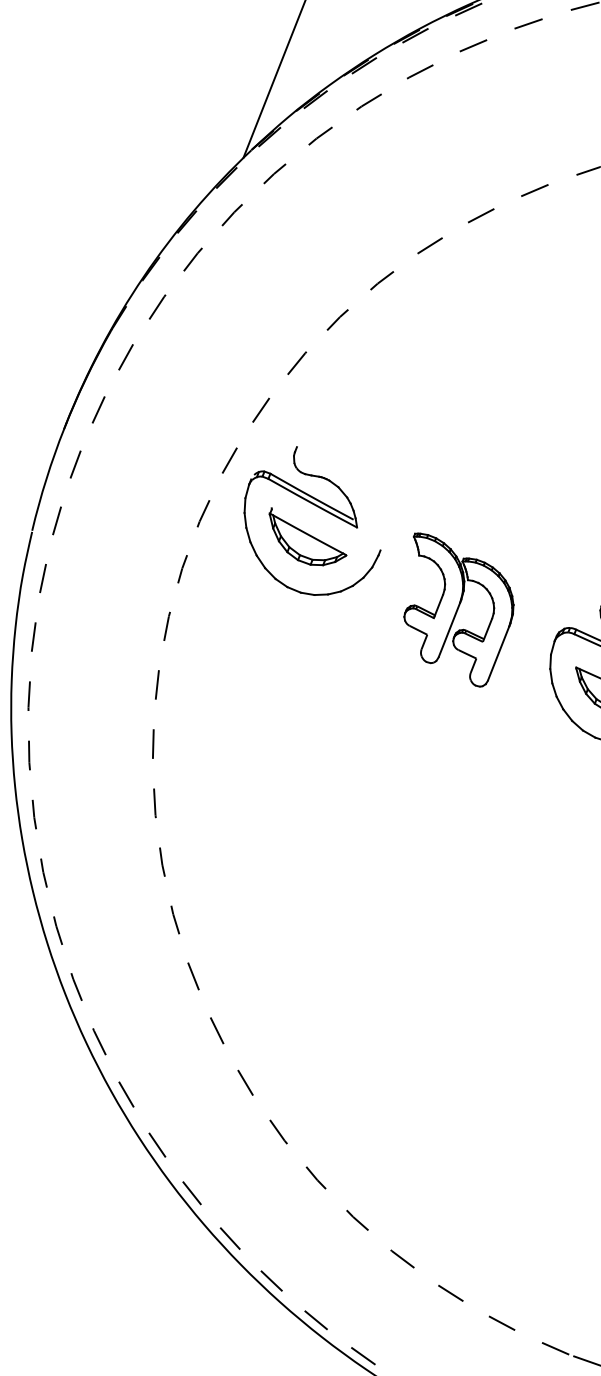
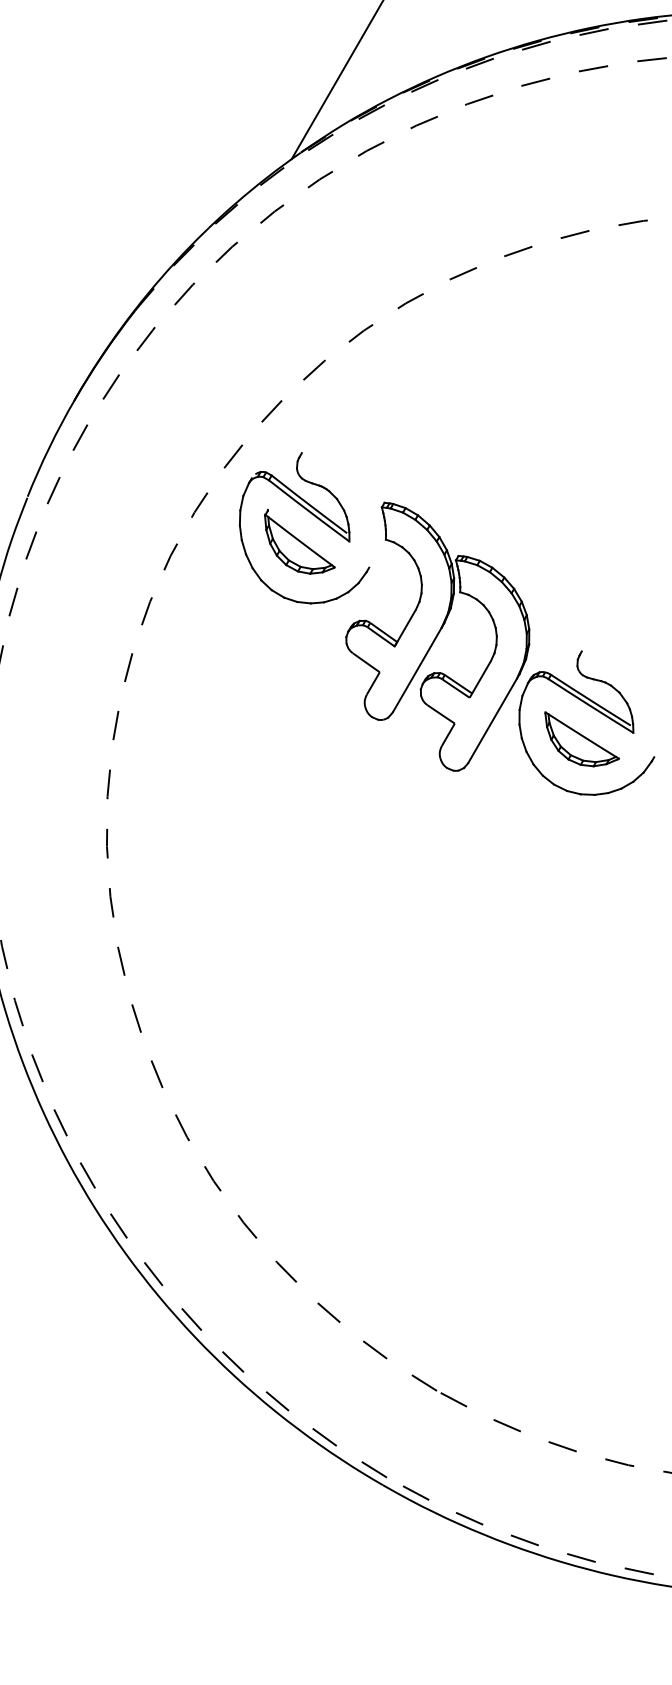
part: (458, 608) -> (437, 636), size x1.67

